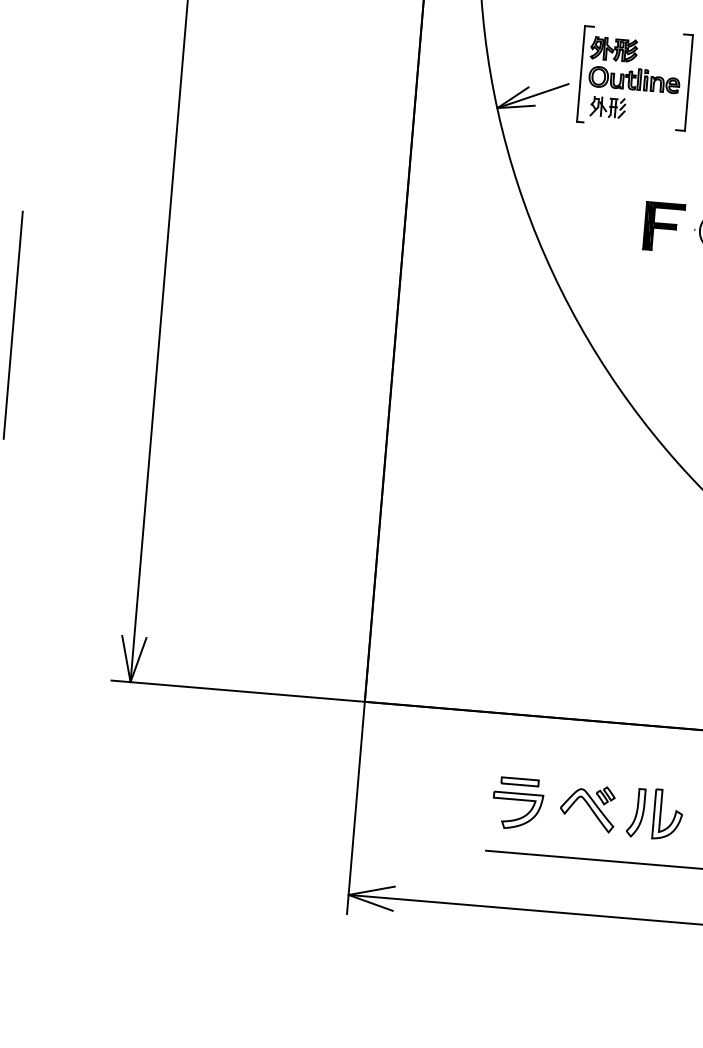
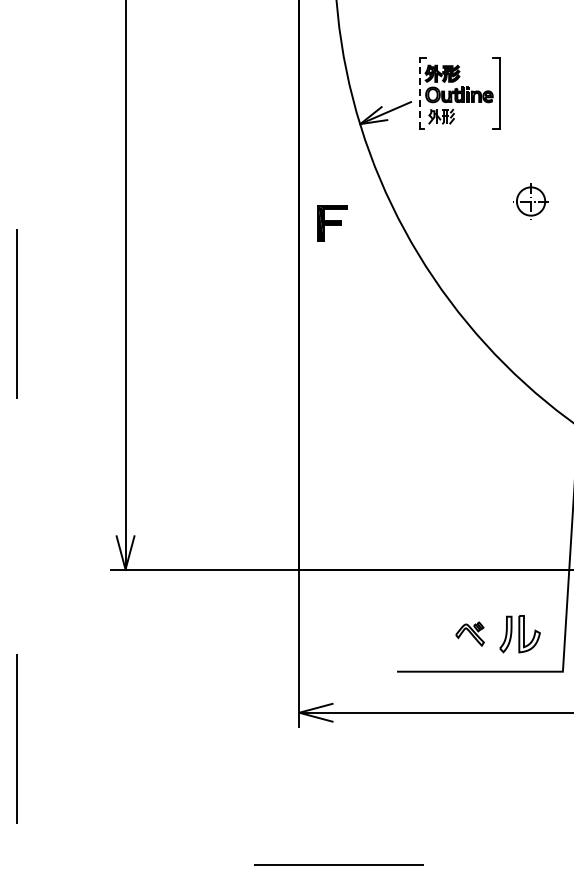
line: (580, 73) -> (419, 93), solid -> dashed
part: (664, 227) -> (332, 223), moved
part: (518, 804) -> (418, 635), removed
part: (587, 807) -> (469, 633), size x0.7

